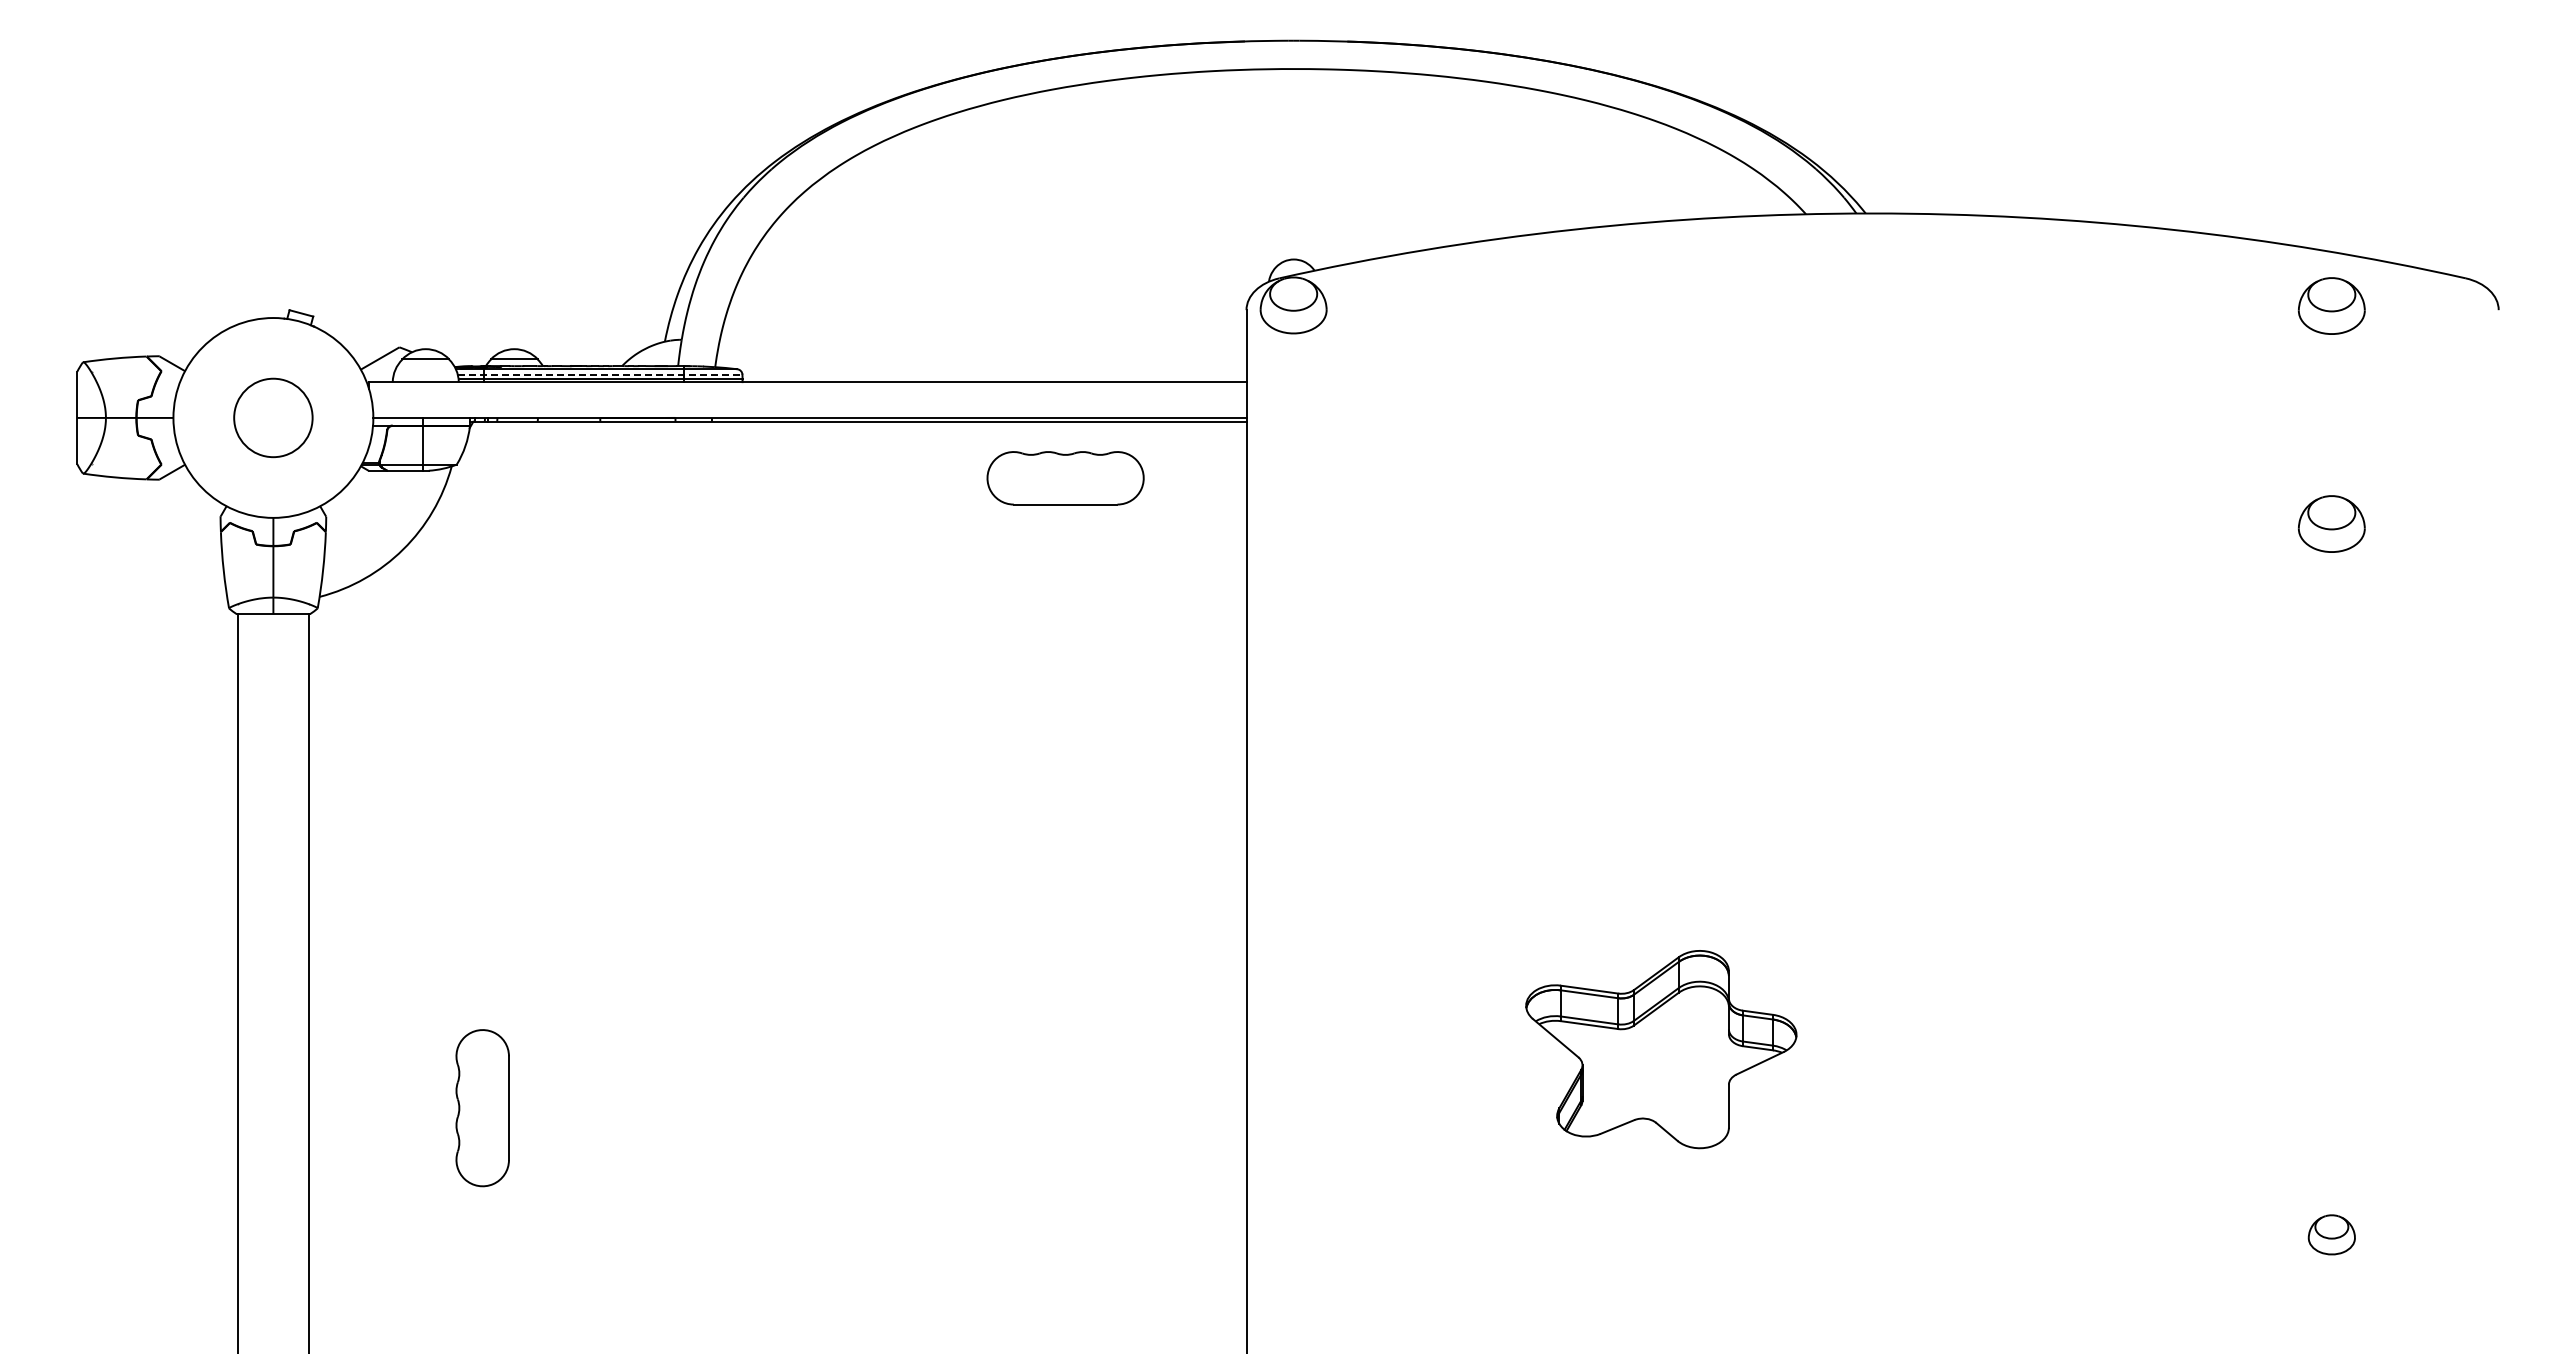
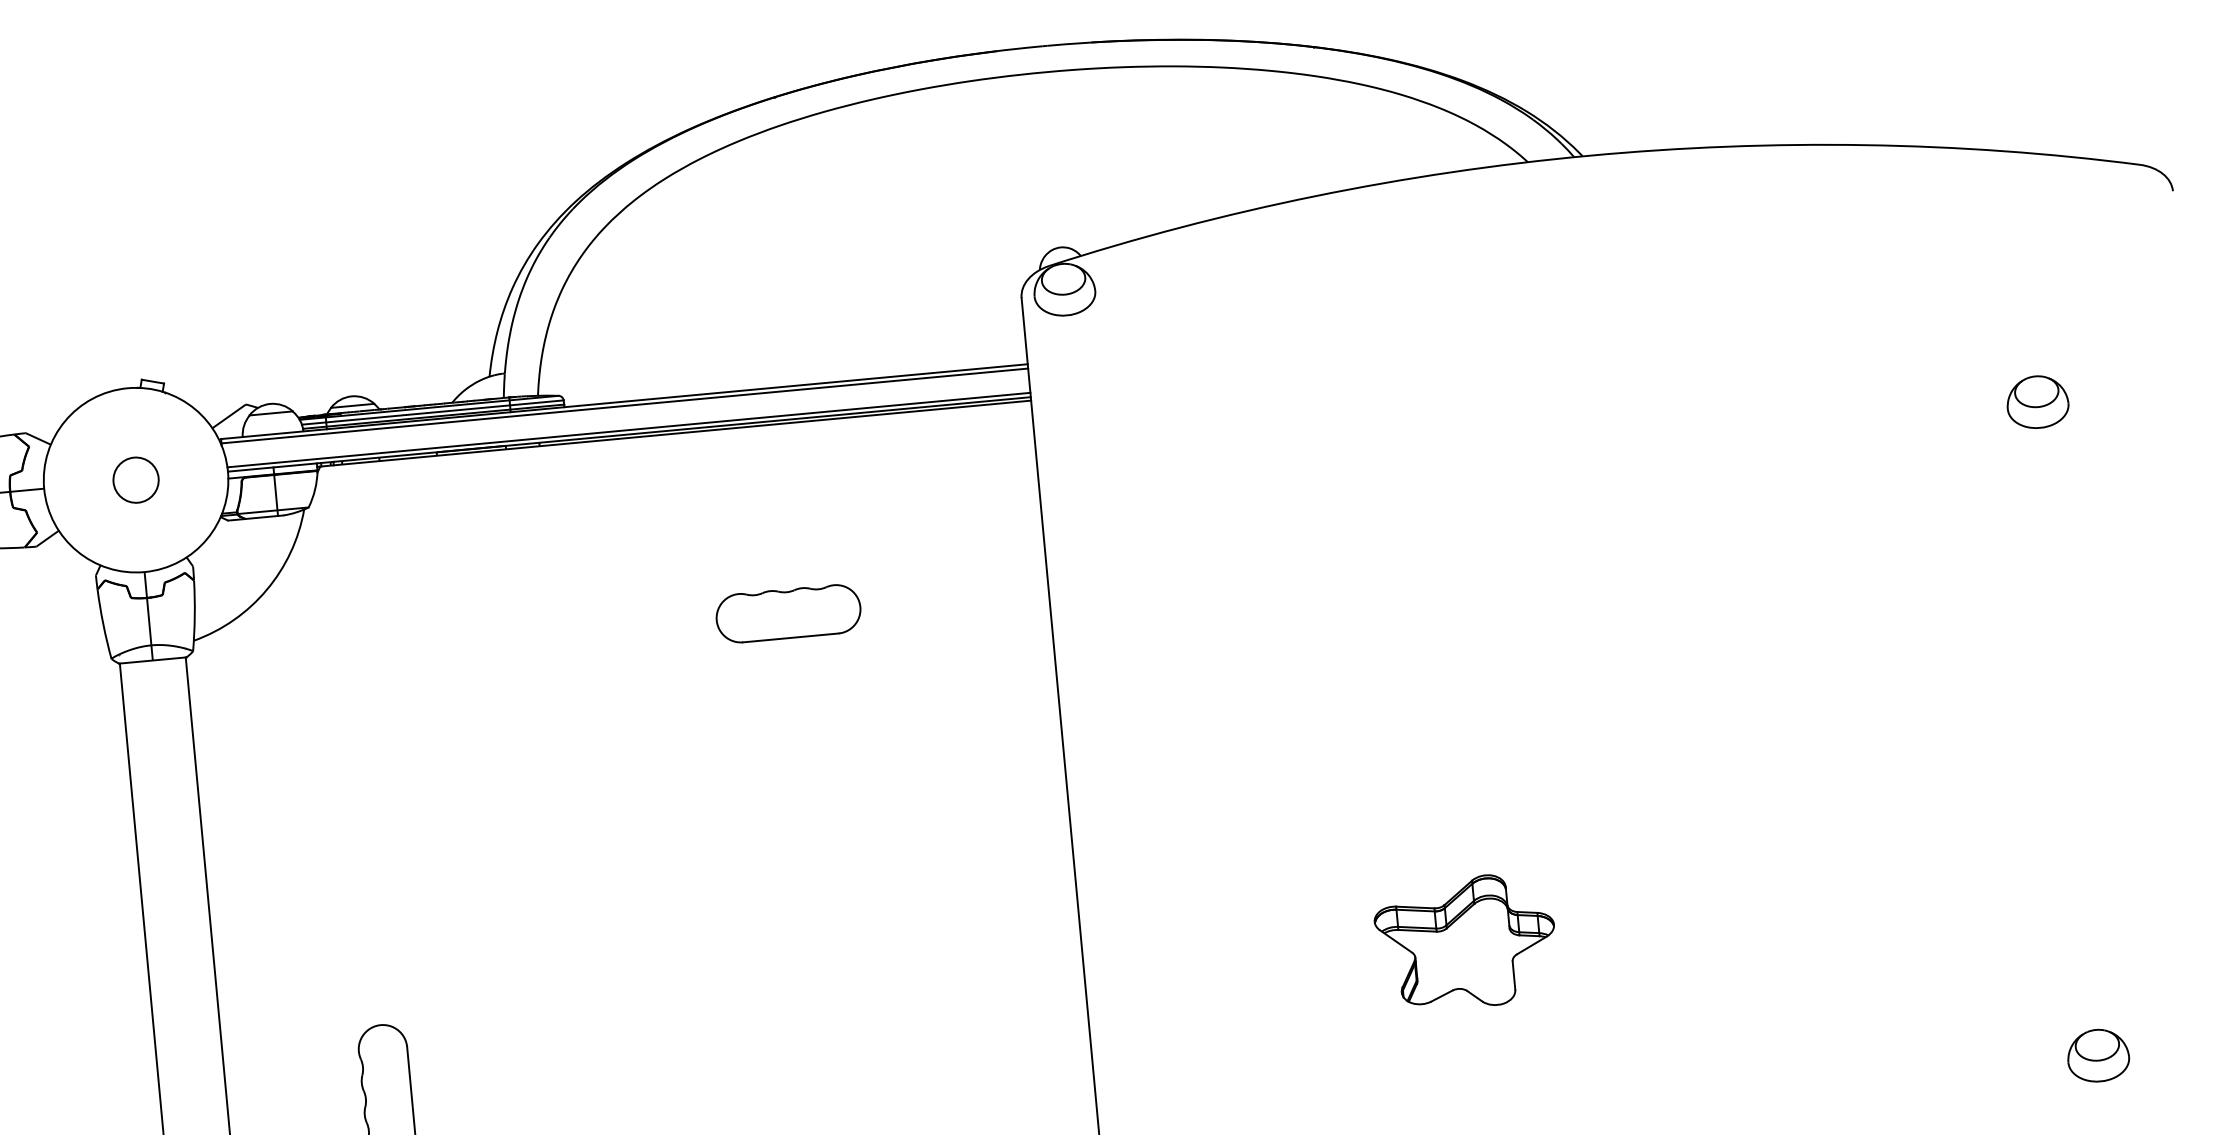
part: (2331, 305) -> (2018, 201), removed
line: (600, 374) -> (433, 412), dashed -> solid
line: (807, 386) -> (624, 405), added
line: (809, 413) -> (628, 430), added
circle: (272, 417) -> (135, 479), size x0.62
part: (1065, 478) -> (788, 613), moved
part: (1661, 1049) -> (1466, 942), size x0.71
part: (2331, 1234) -> (2098, 1055), size x1.43

